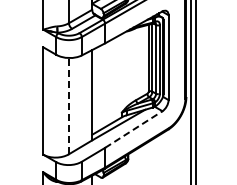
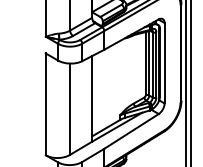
line: (68, 105) -> (69, 108), dashed -> solid
line: (134, 129) -> (132, 131), dashed -> solid

